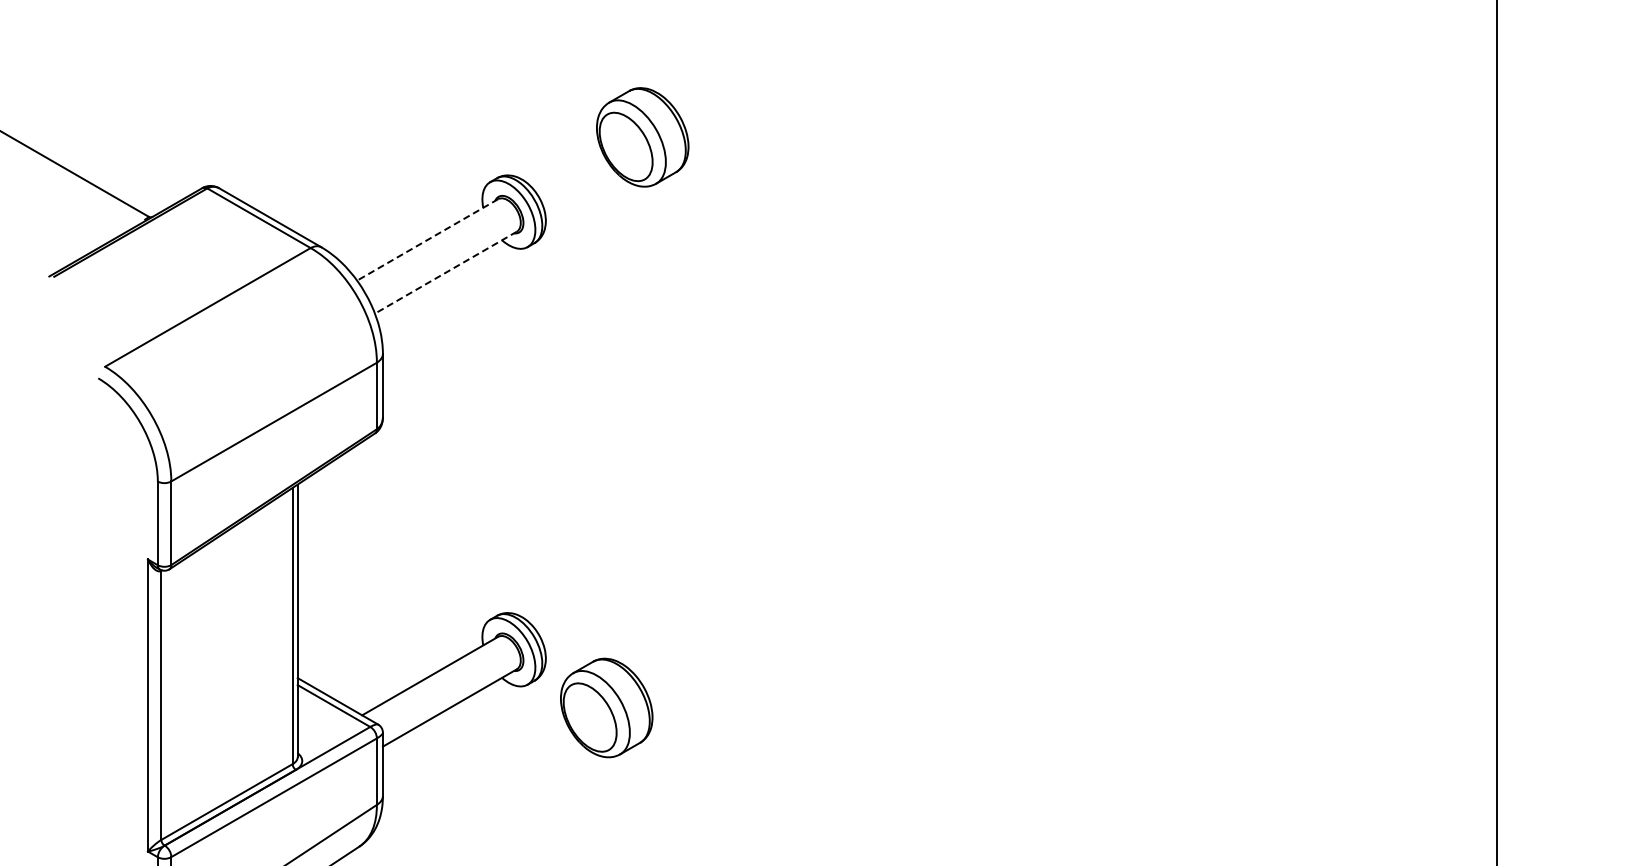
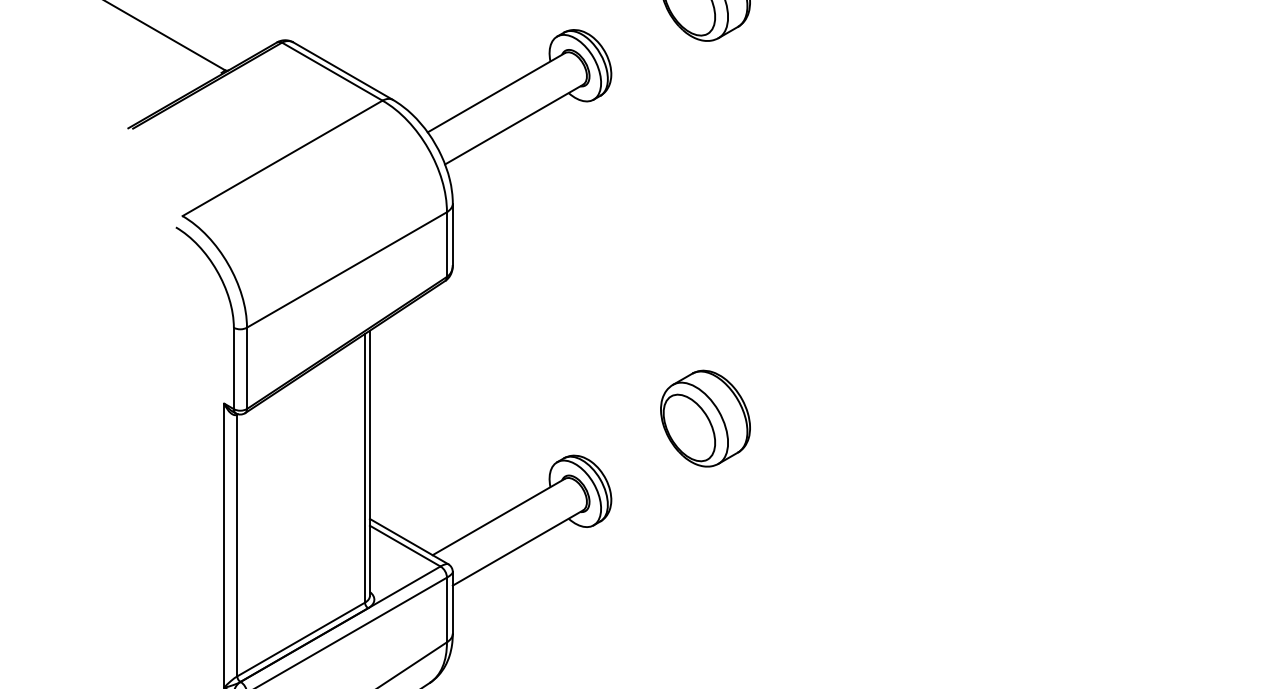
line: (427, 240) -> (496, 93), dashed -> solid
line: (445, 272) -> (513, 124), dashed -> solid
part: (606, 707) -> (705, 418), moved

